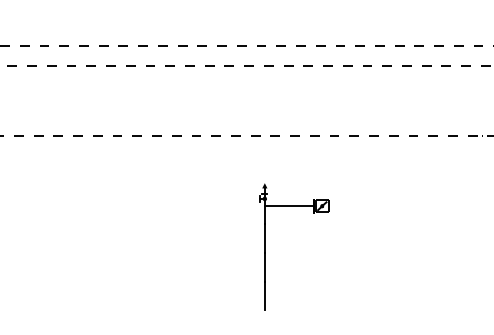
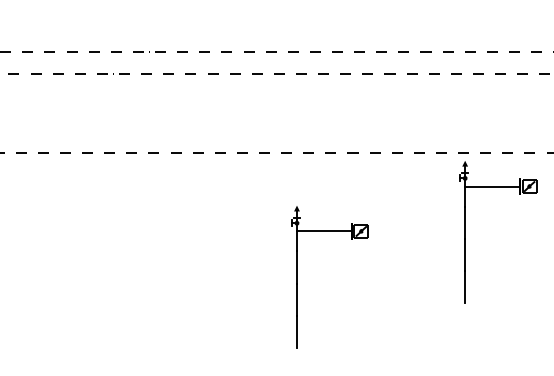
part: (415, 206) -> (465, 231), added

